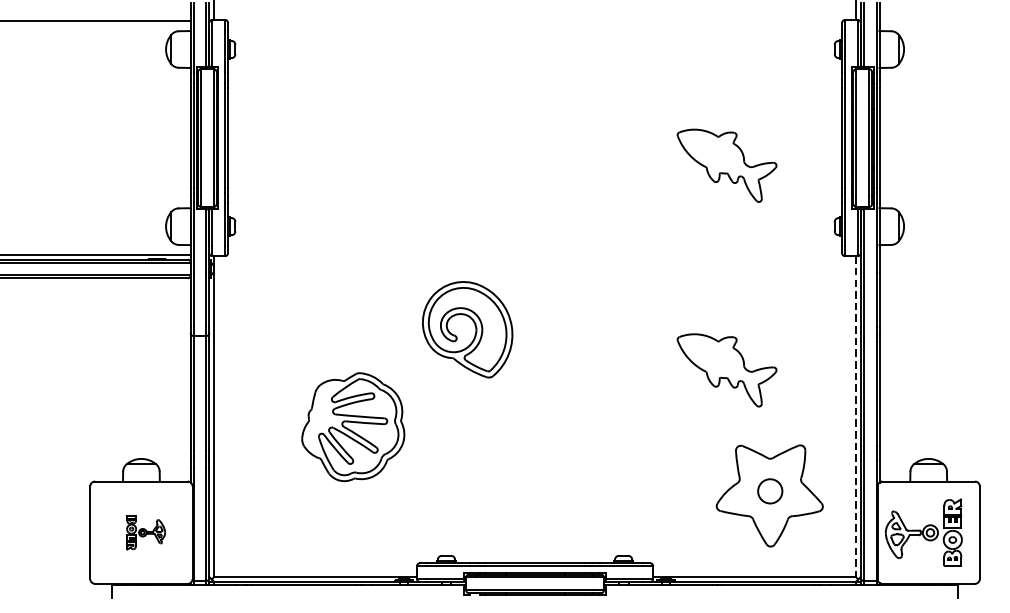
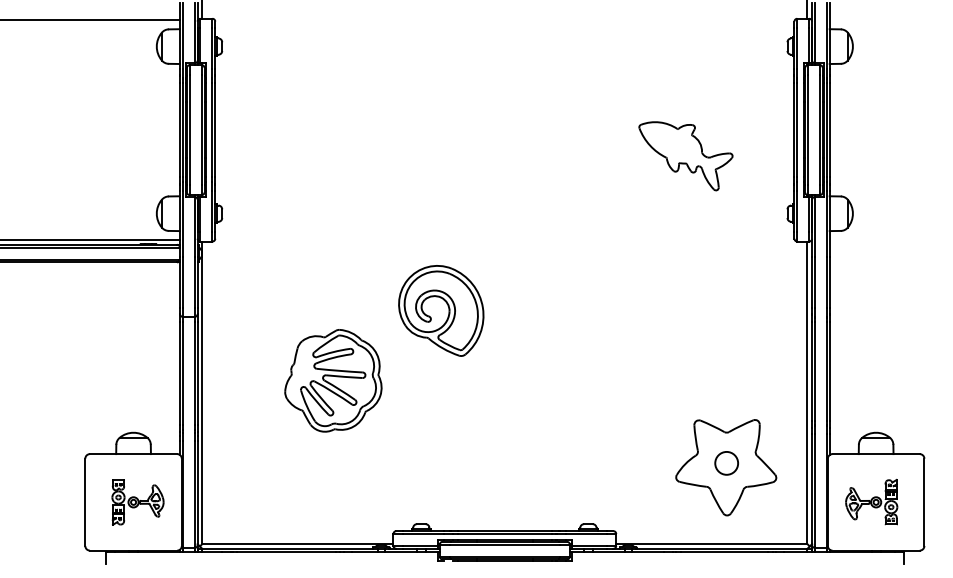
part: (726, 370) -> (685, 349), removed
line: (855, 417) -> (807, 393), dashed -> solid
part: (353, 426) -> (333, 380), moved
part: (923, 531) -> (871, 501), size x0.71
part: (145, 532) -> (137, 502), size x1.43

